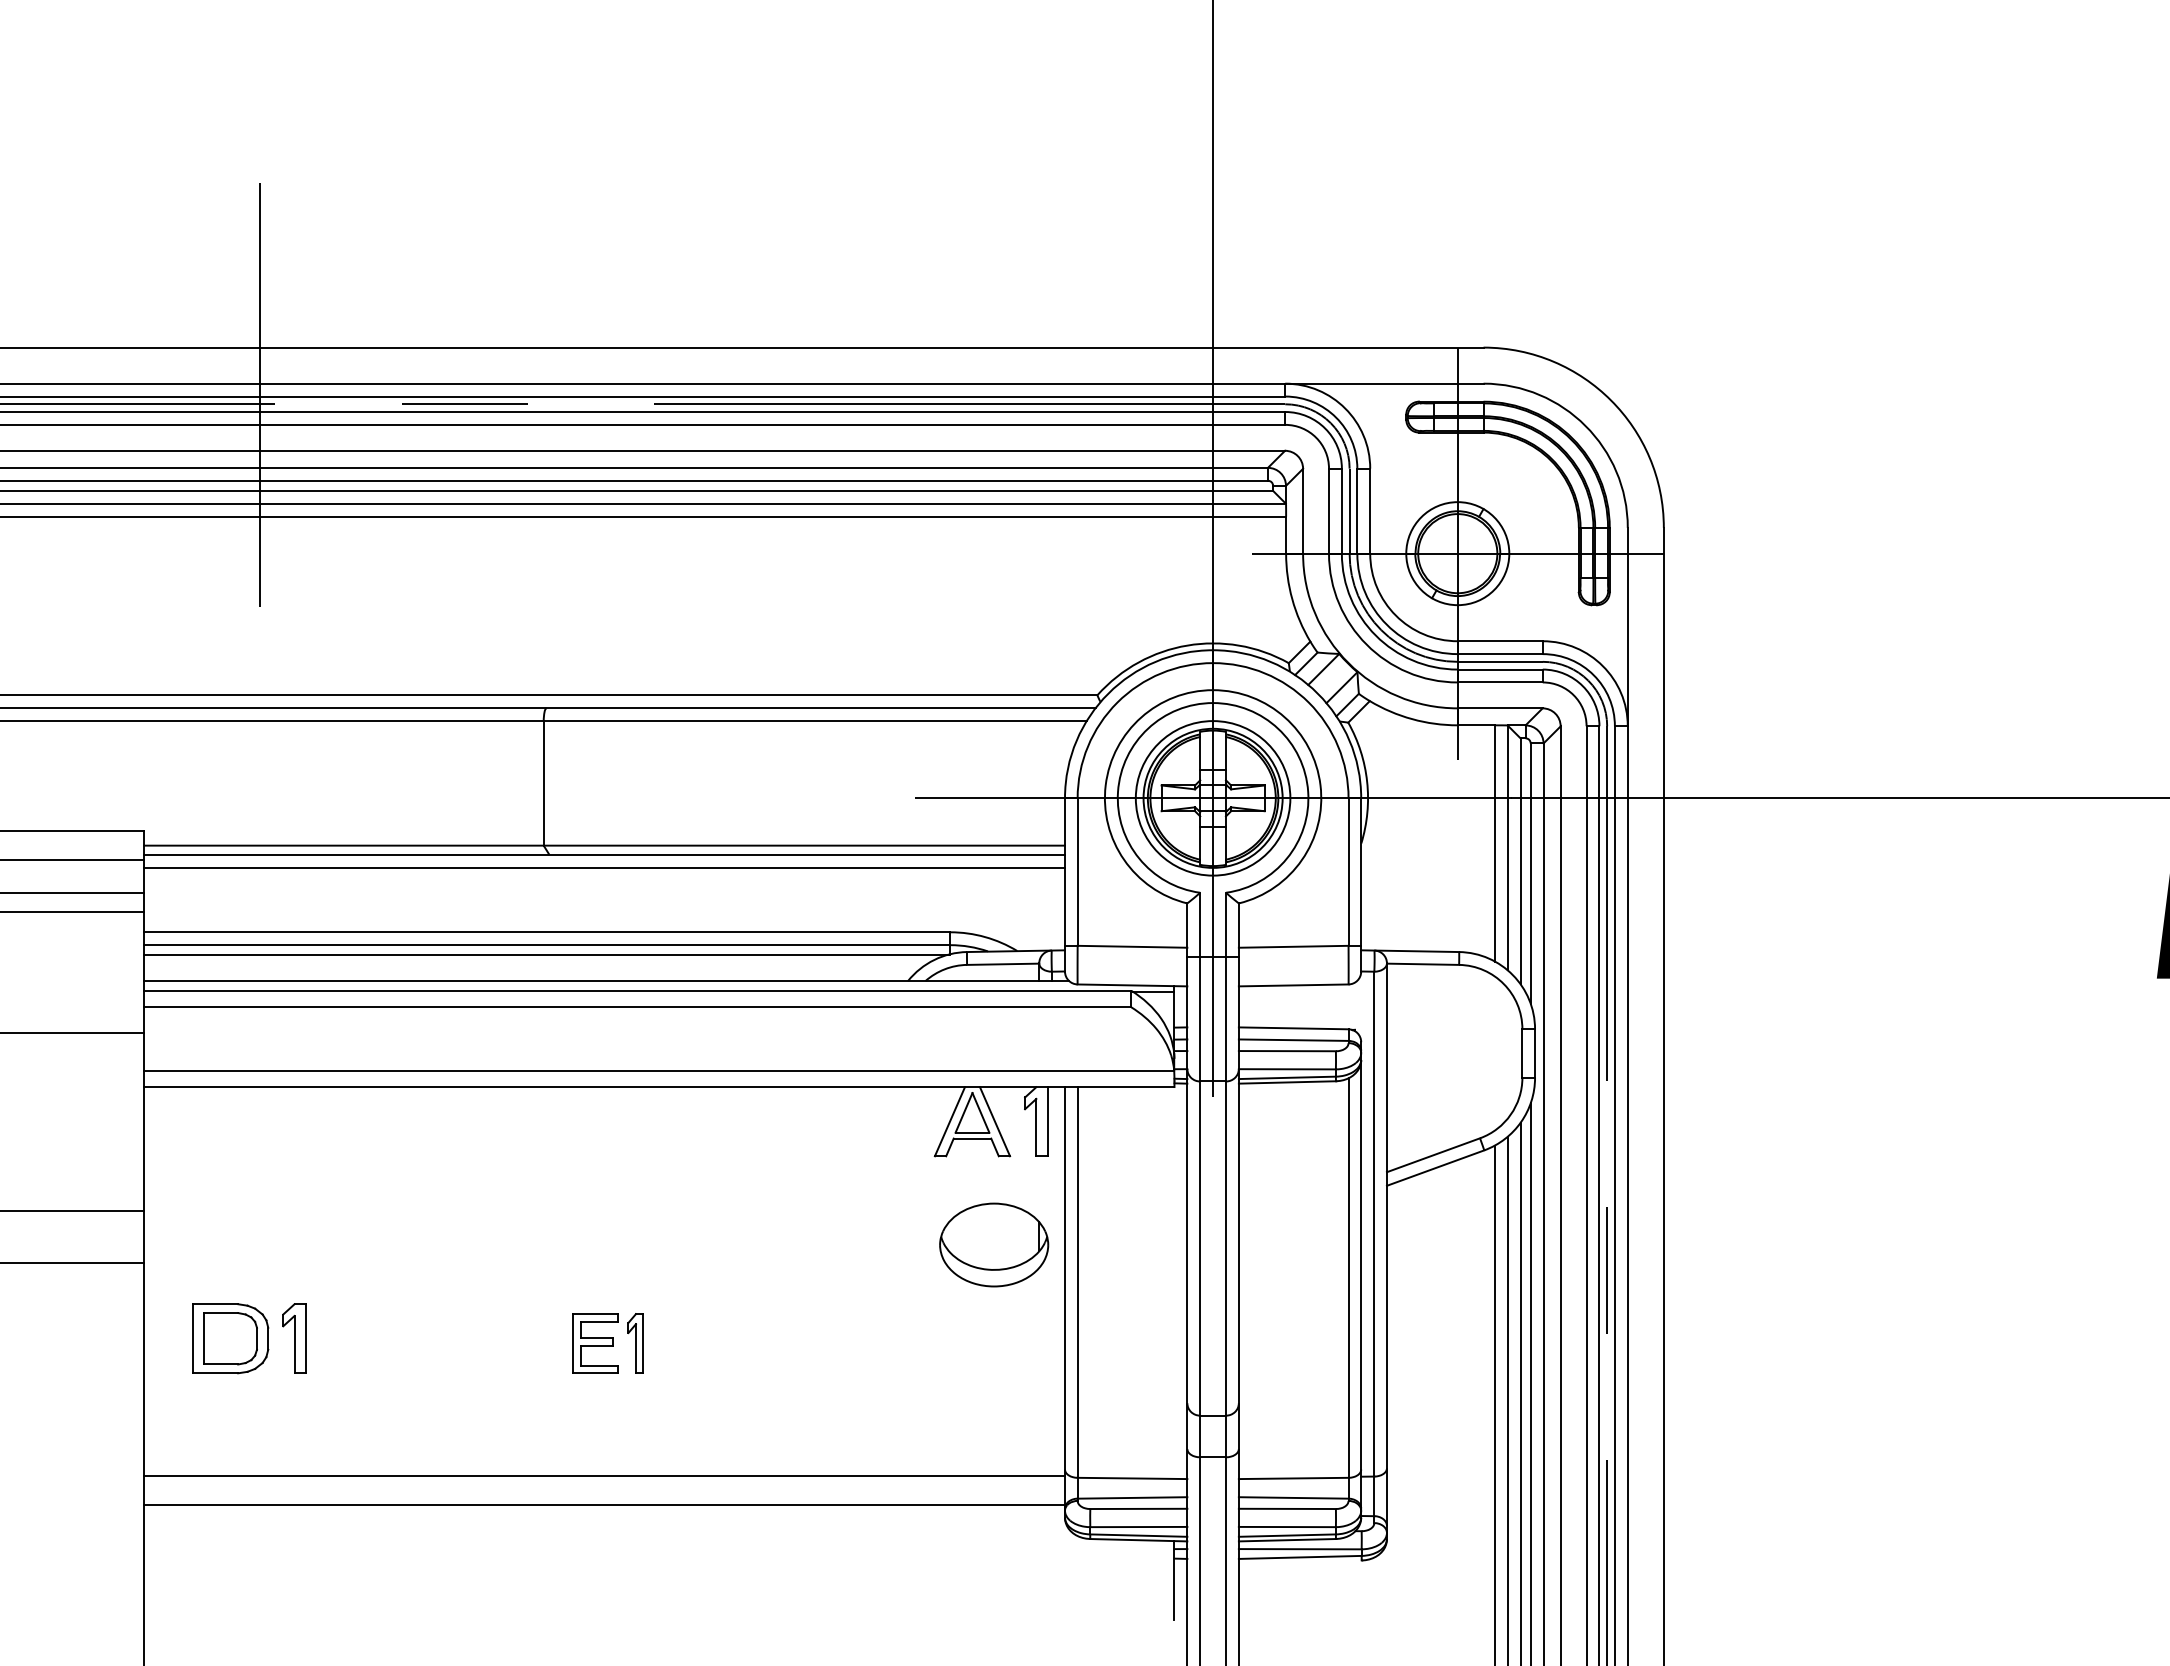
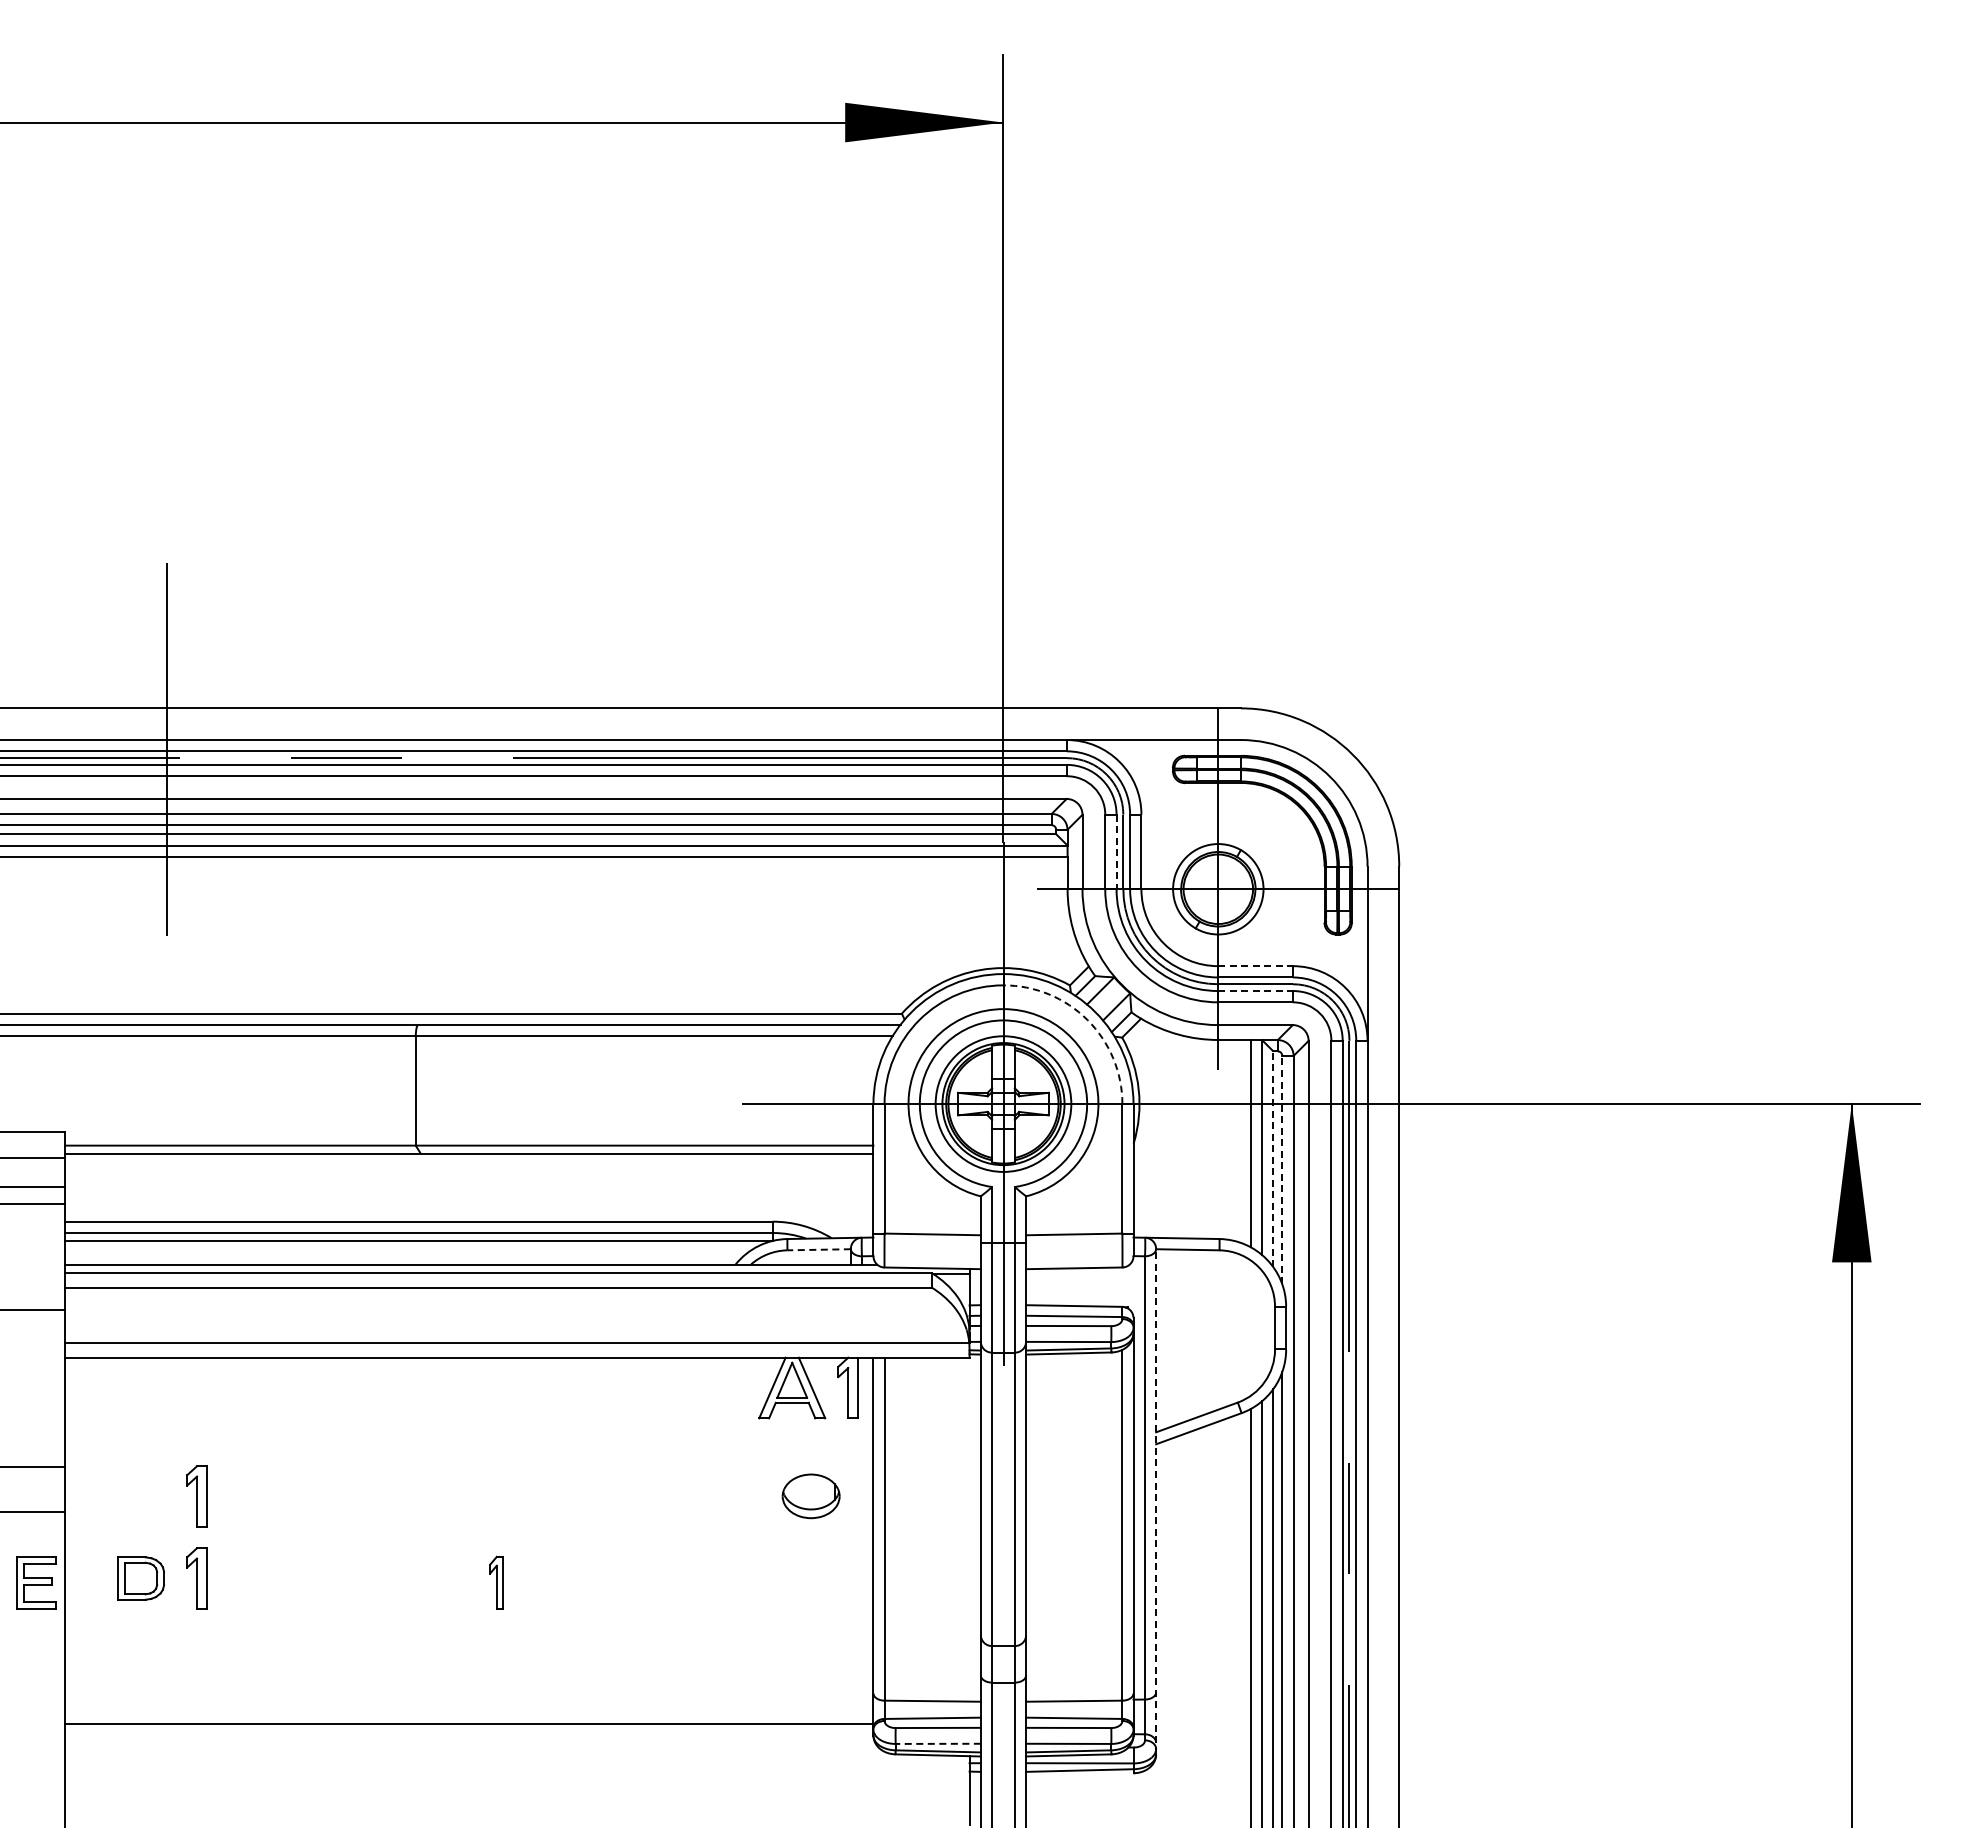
line: (1341, 511) -> (1116, 852), solid -> dashed
line: (1501, 641) -> (1256, 966), solid -> dashed
line: (1501, 670) -> (1256, 991), solid -> dashed
arc: (1308, 703) -> (1087, 1020), solid -> dashed
line: (1520, 861) -> (1273, 1159), solid -> dashed
line: (604, 868) -> (469, 1165), removed
line: (1530, 872) -> (1282, 1169), solid -> dashed
line: (1003, 963) -> (819, 1249), solid -> dashed
part: (293, 1245) -> (196, 1496), added
part: (993, 1245) -> (810, 1496), size x0.6
line: (1387, 1250) -> (1156, 1501), solid -> dashed
part: (230, 1338) -> (140, 1578), size x0.7
part: (595, 1343) -> (36, 1582), moved
line: (604, 1475) -> (469, 1698), removed
line: (1139, 1526) -> (938, 1743), solid -> dashed

